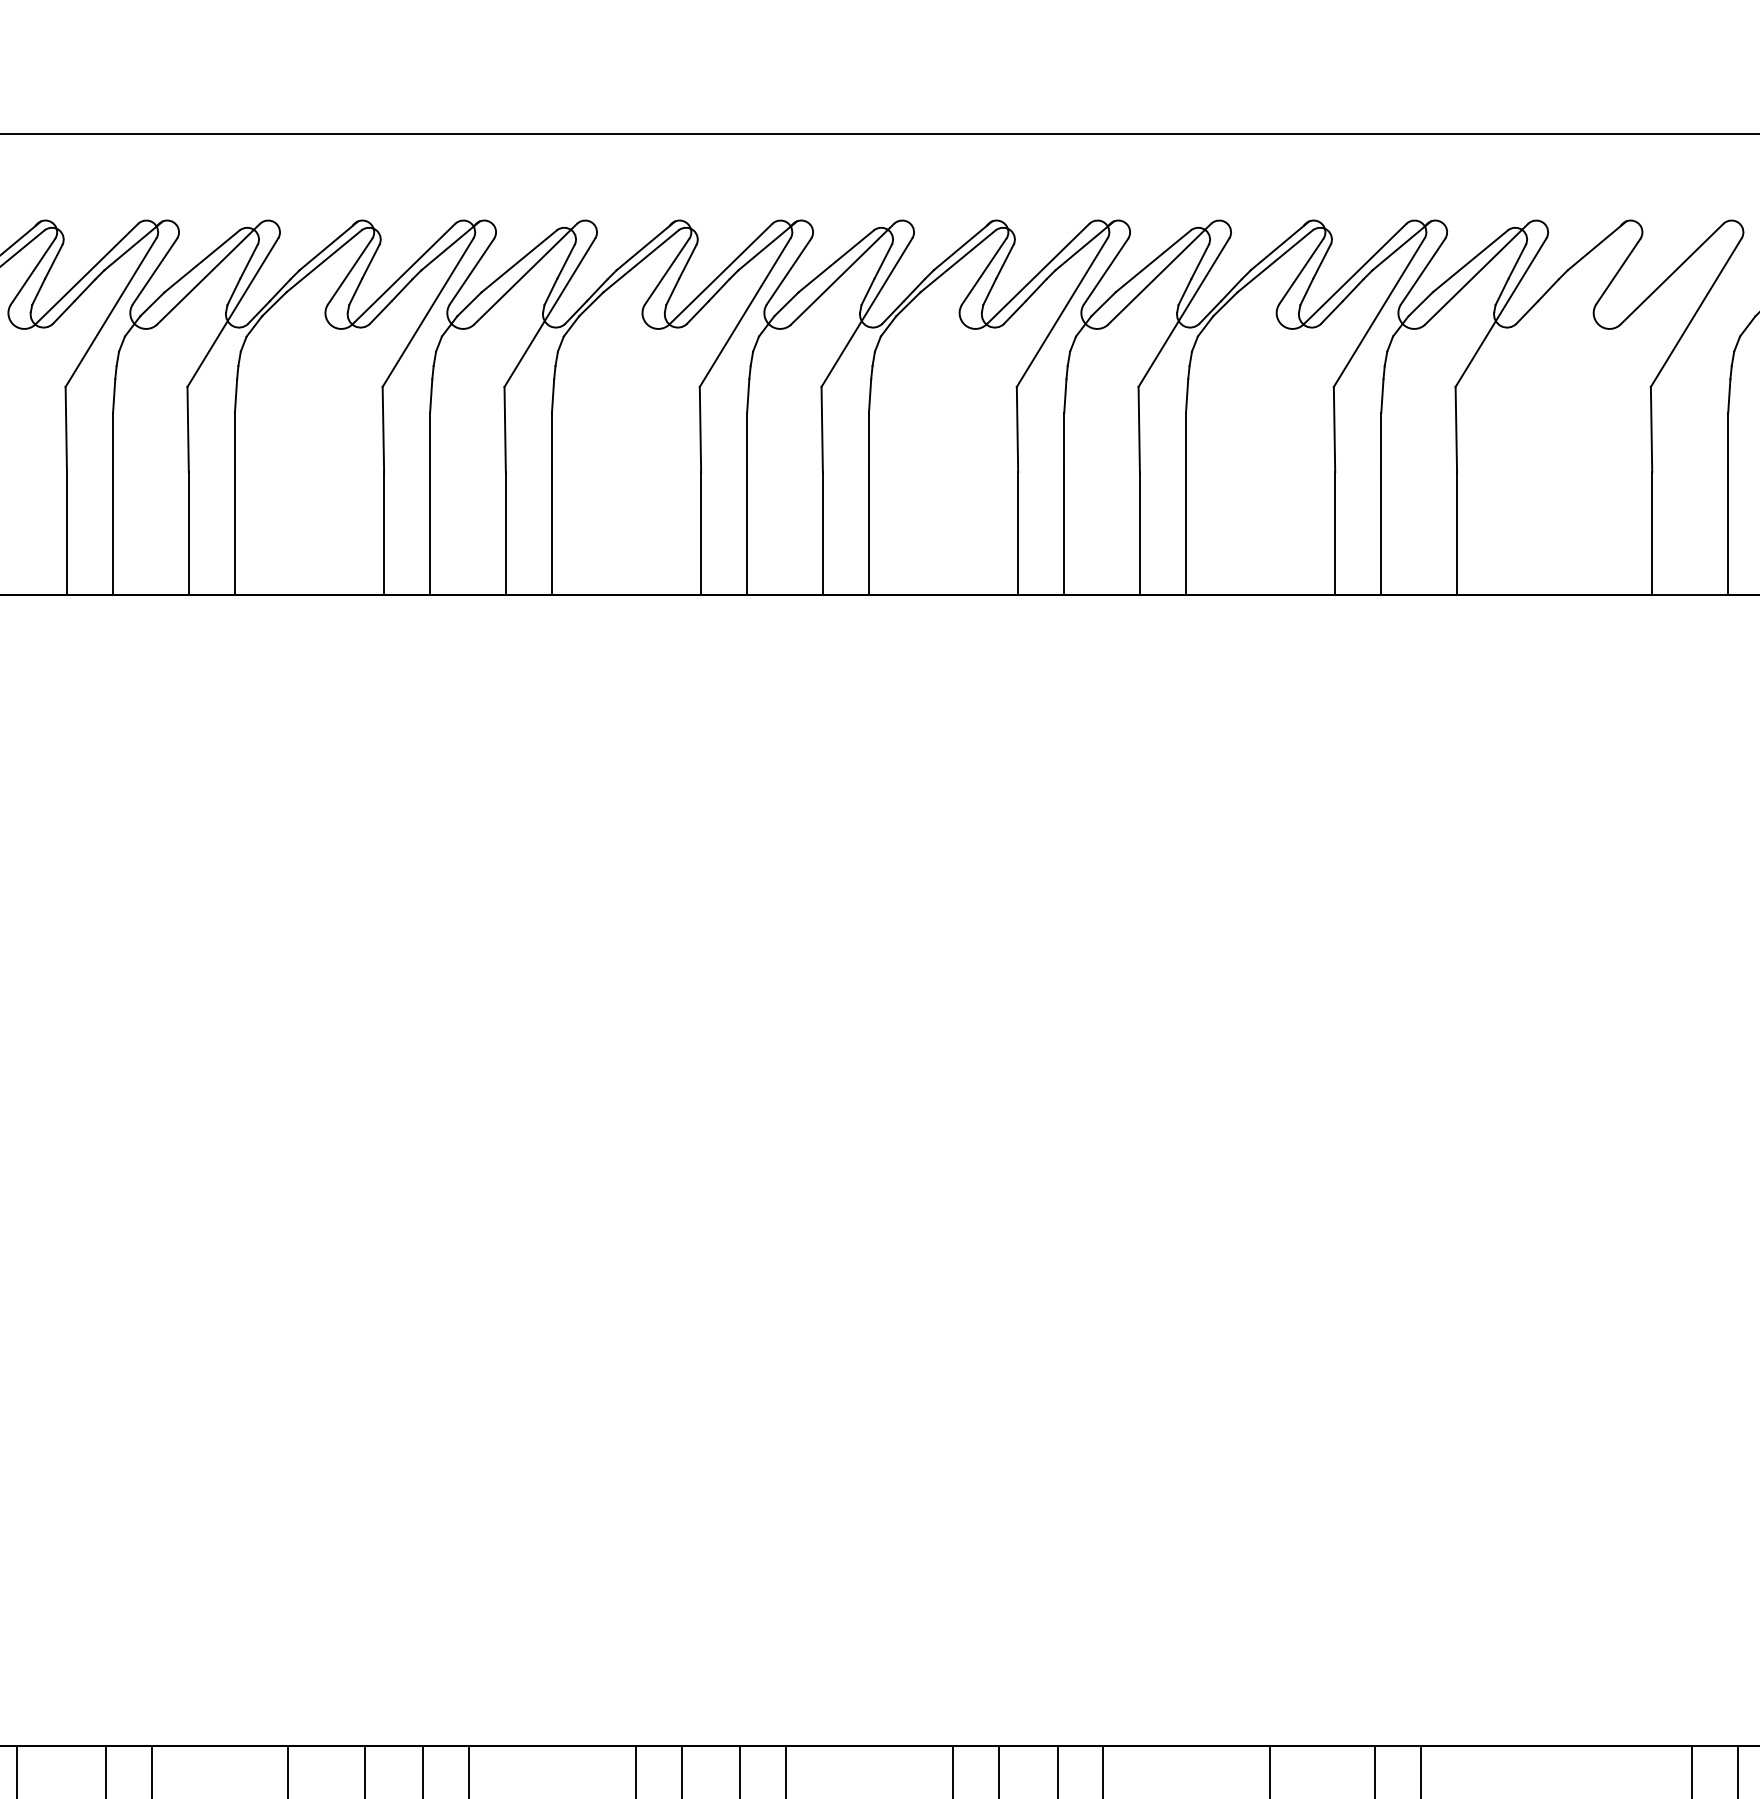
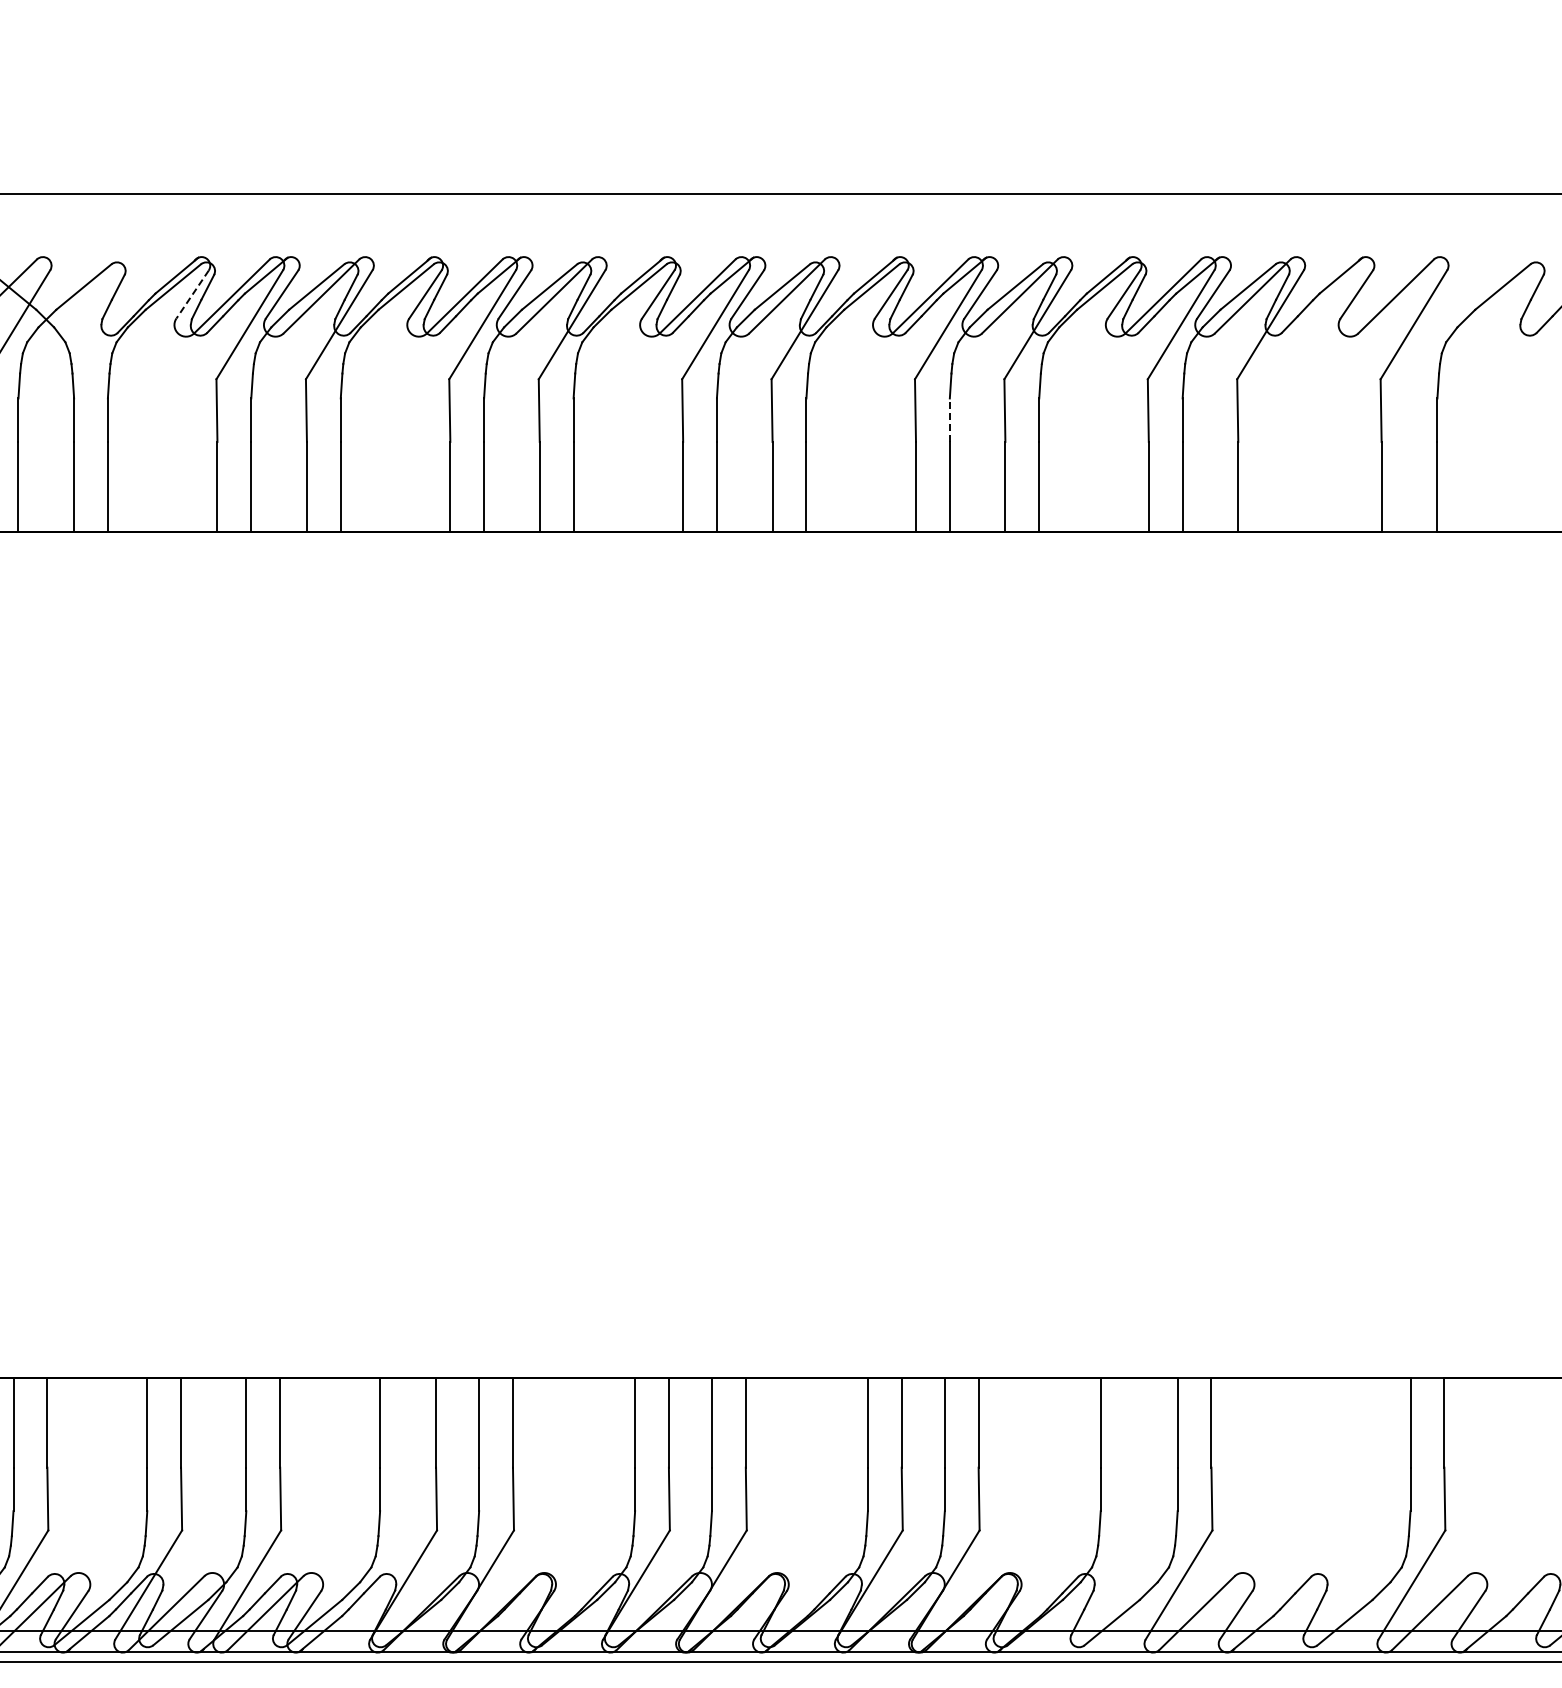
line: (32, 271) -> (192, 294), solid -> dashed
line: (1063, 443) -> (949, 420), solid -> dashed

